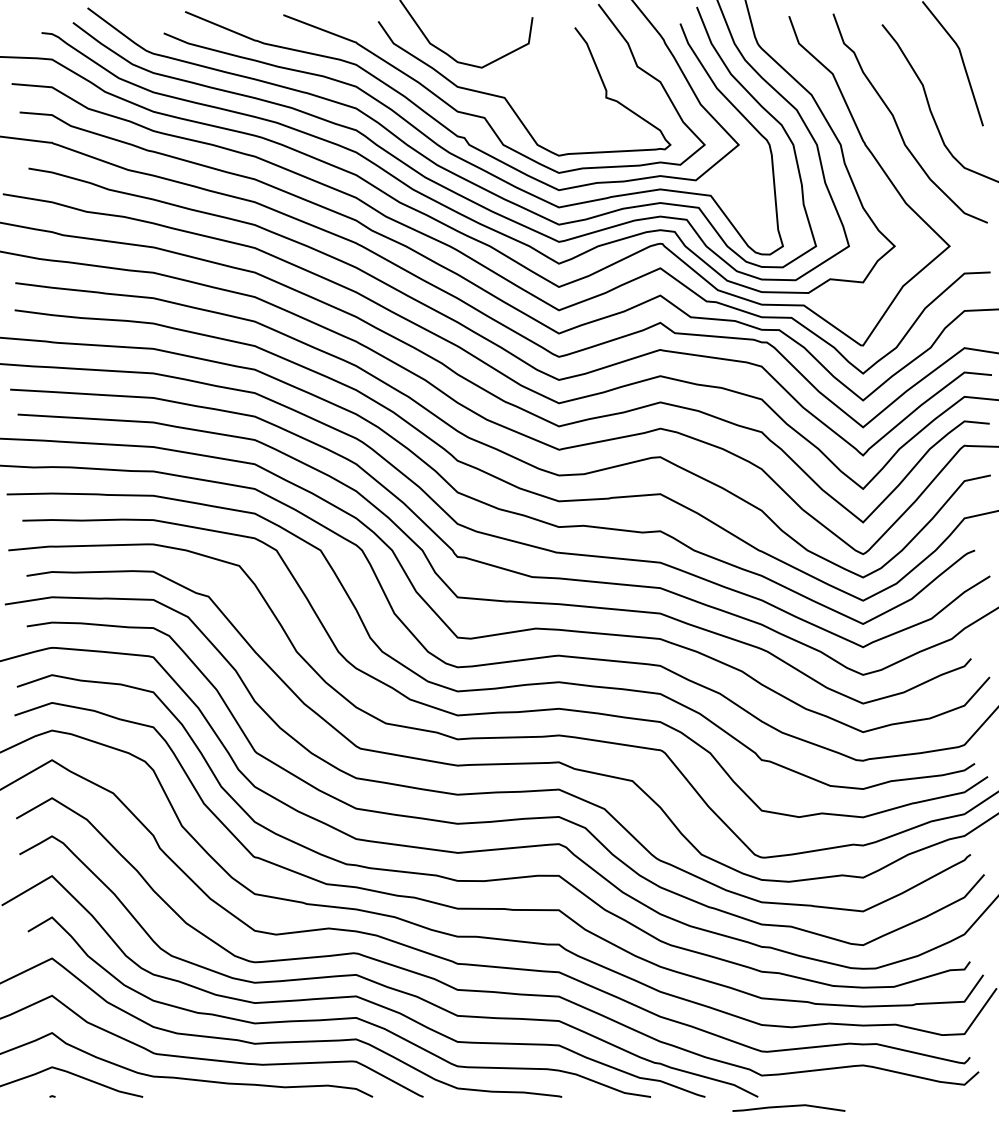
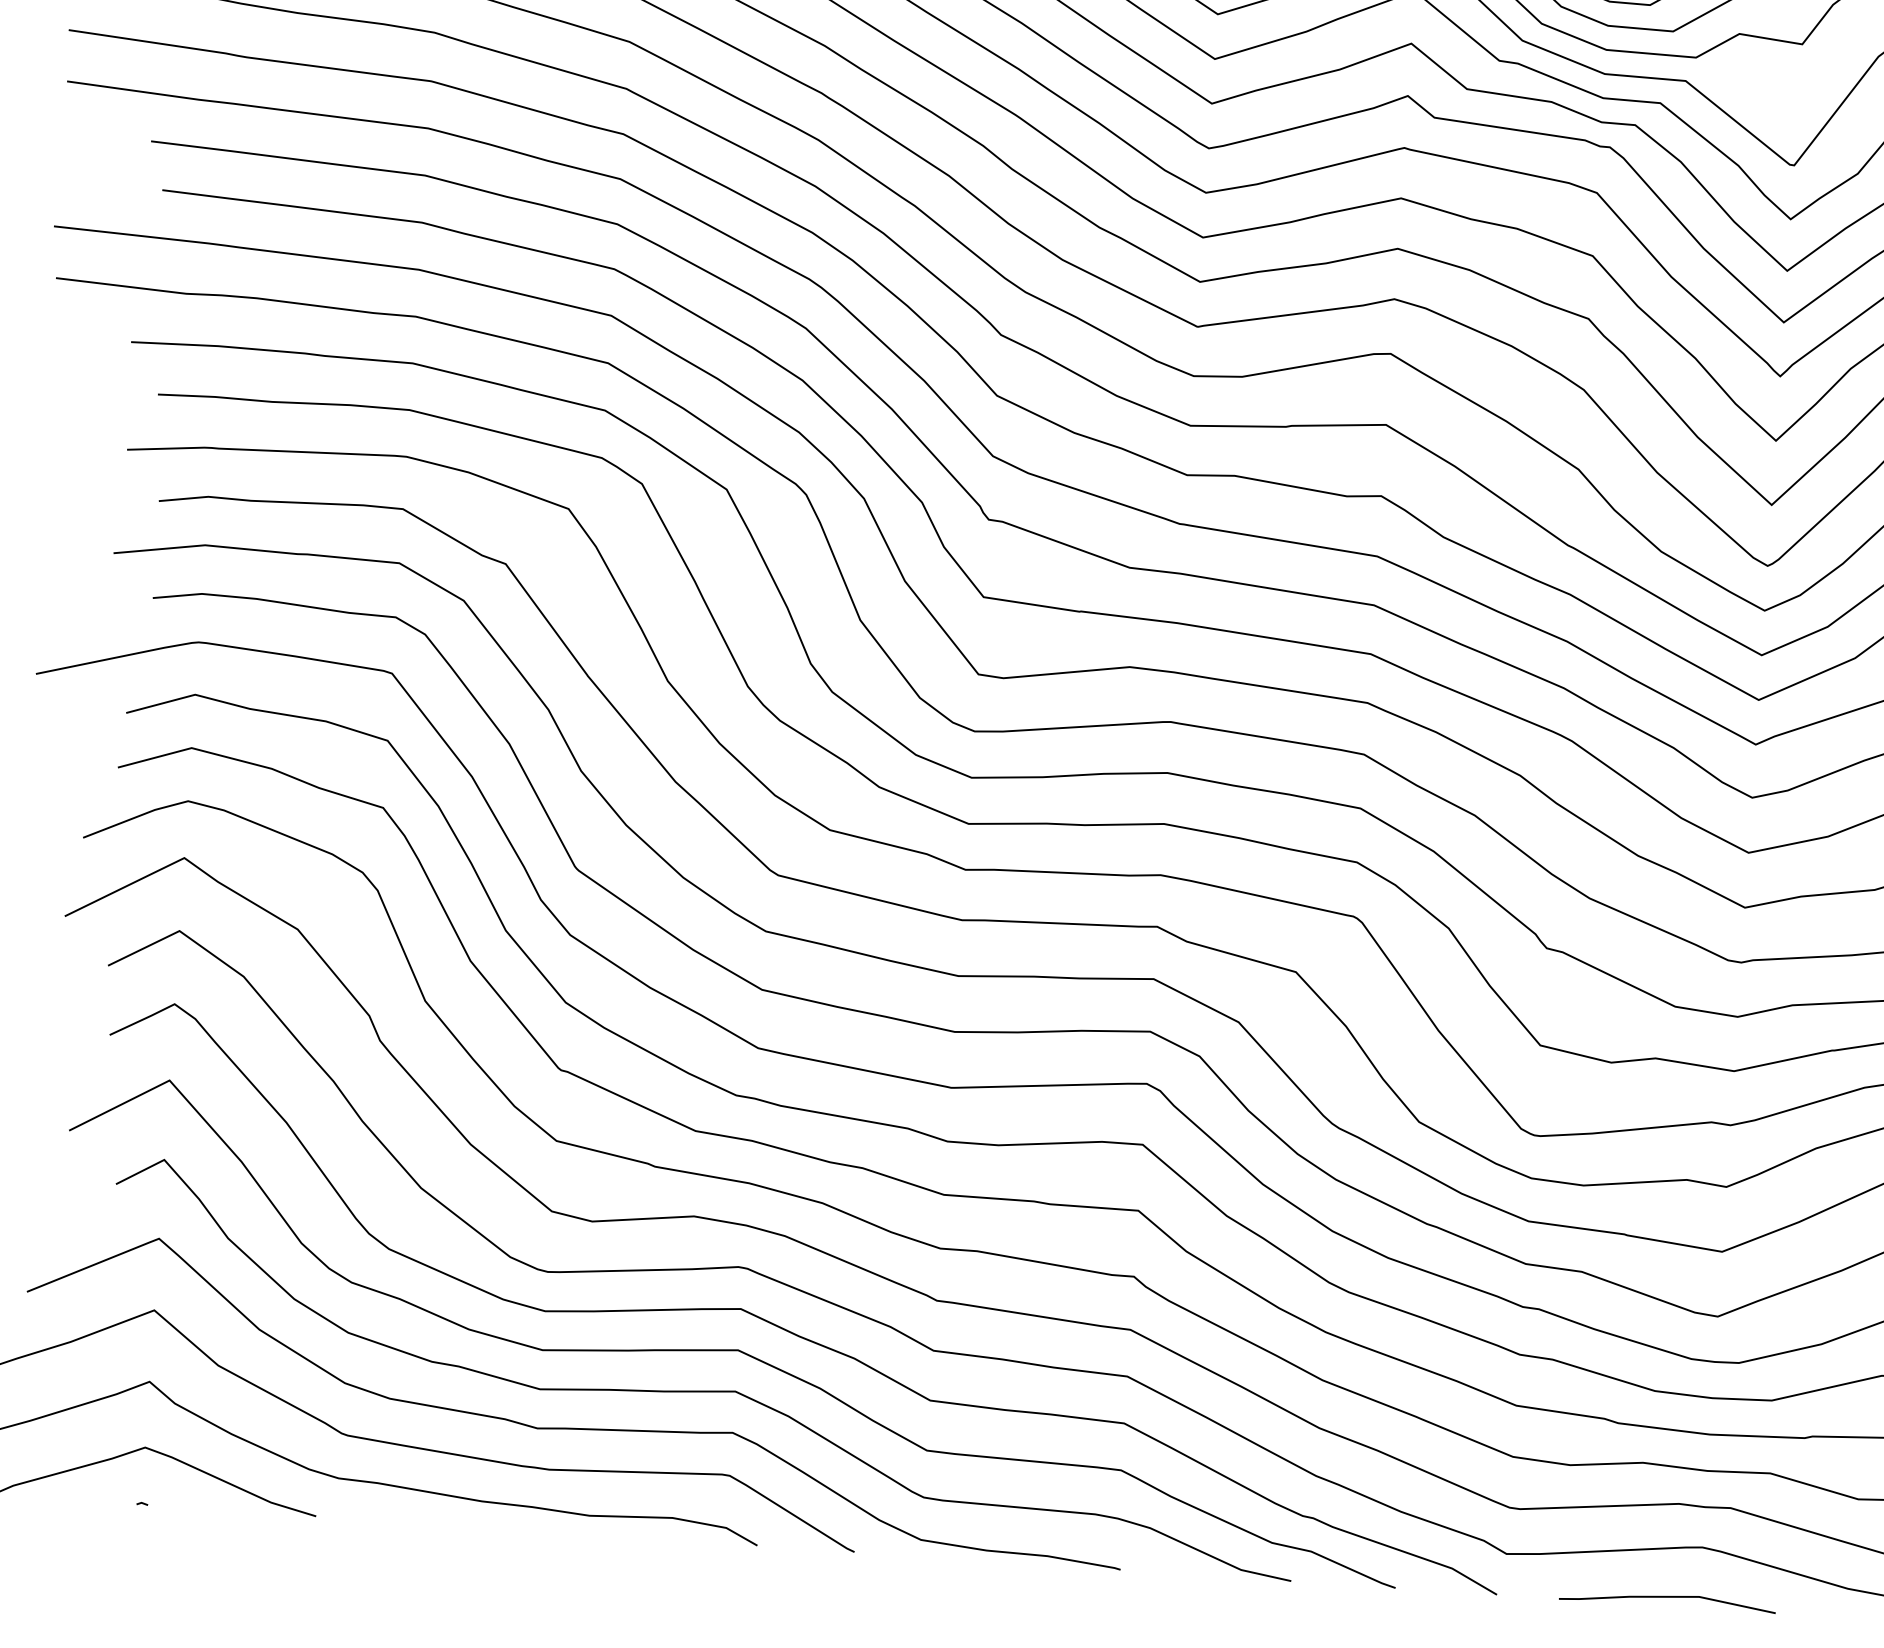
curve: (788, 1107) -> (1666, 1599), moved

